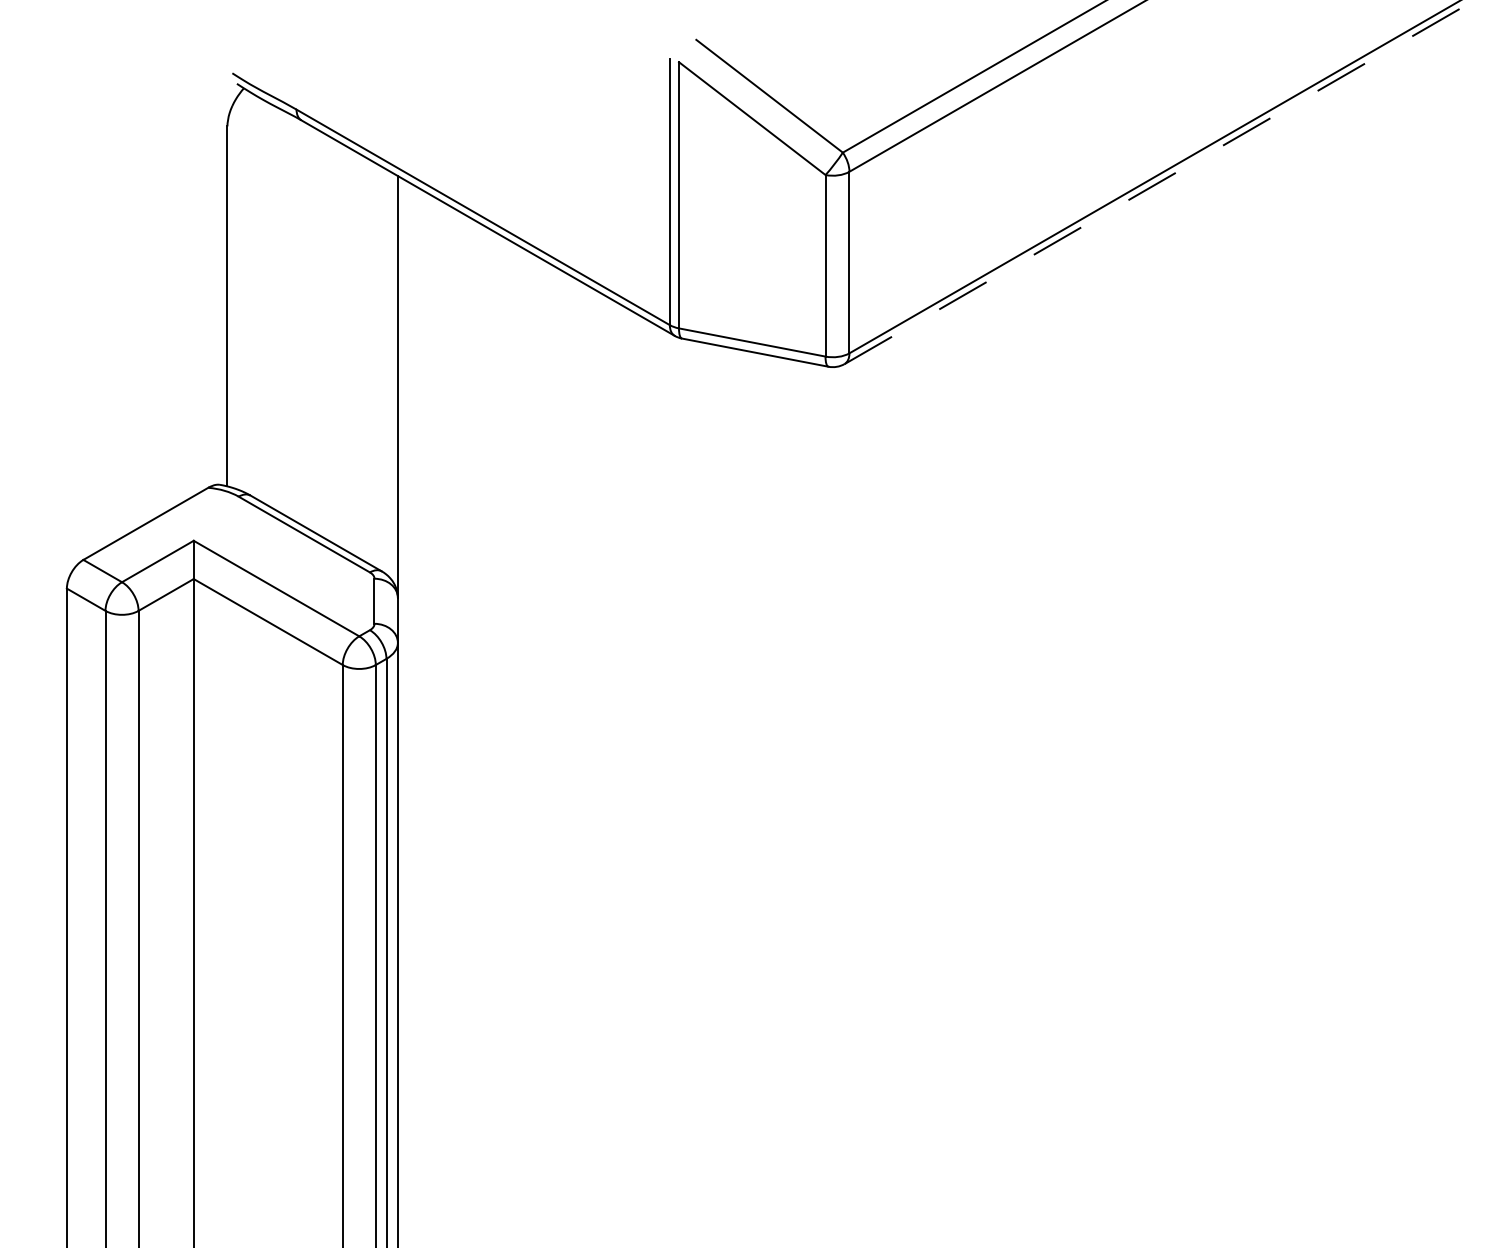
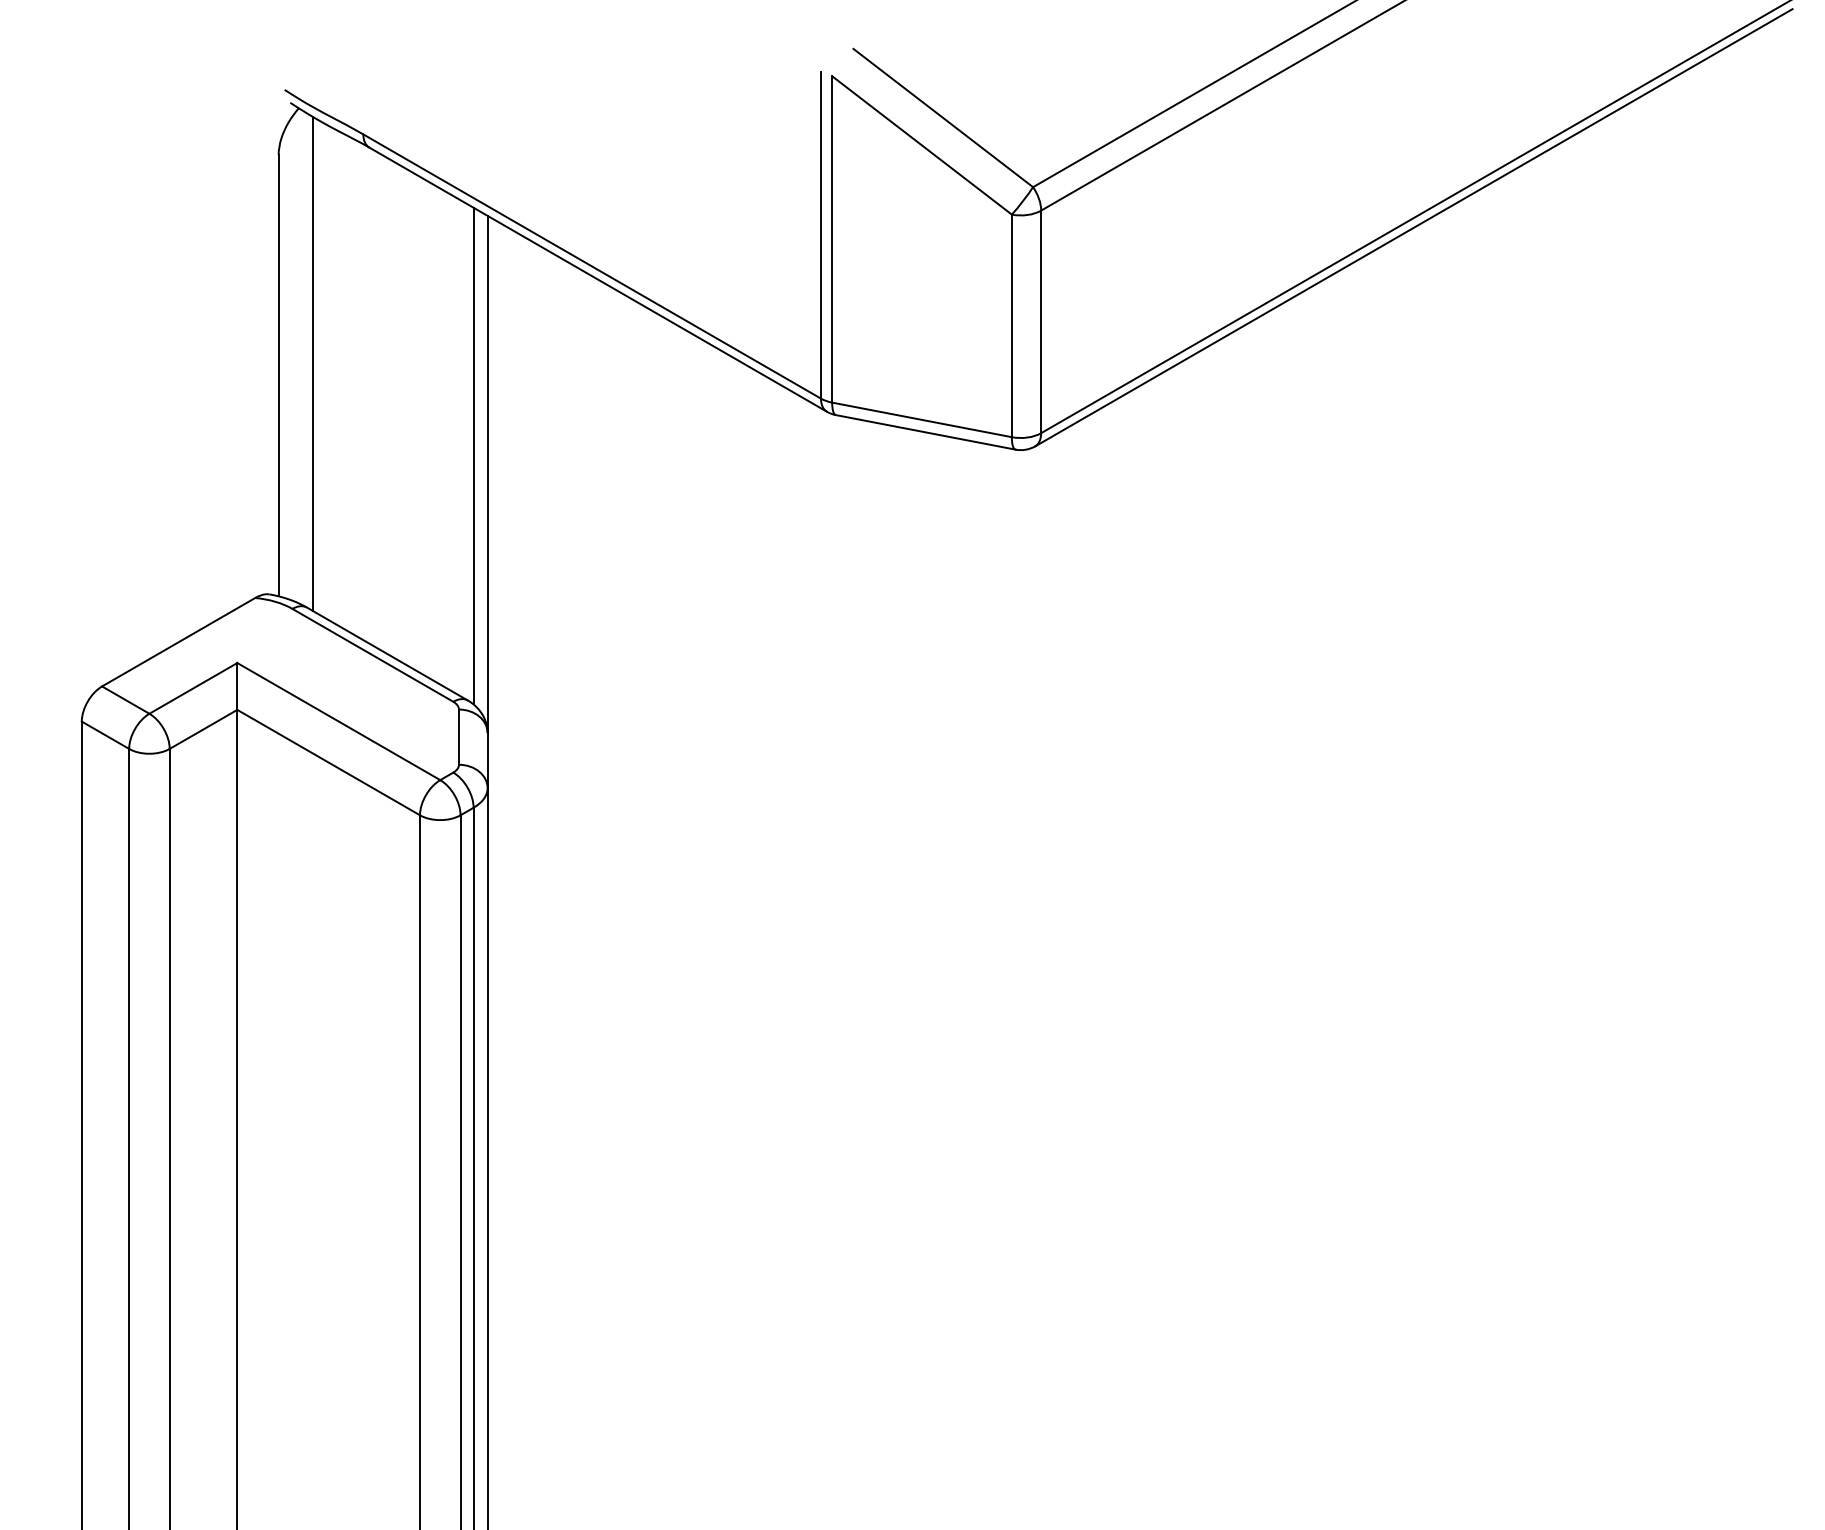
line: (1153, 185) -> (1413, 227), dashed -> solid
line: (255, 296) -> (313, 363), added
line: (386, 371) -> (473, 455), added

